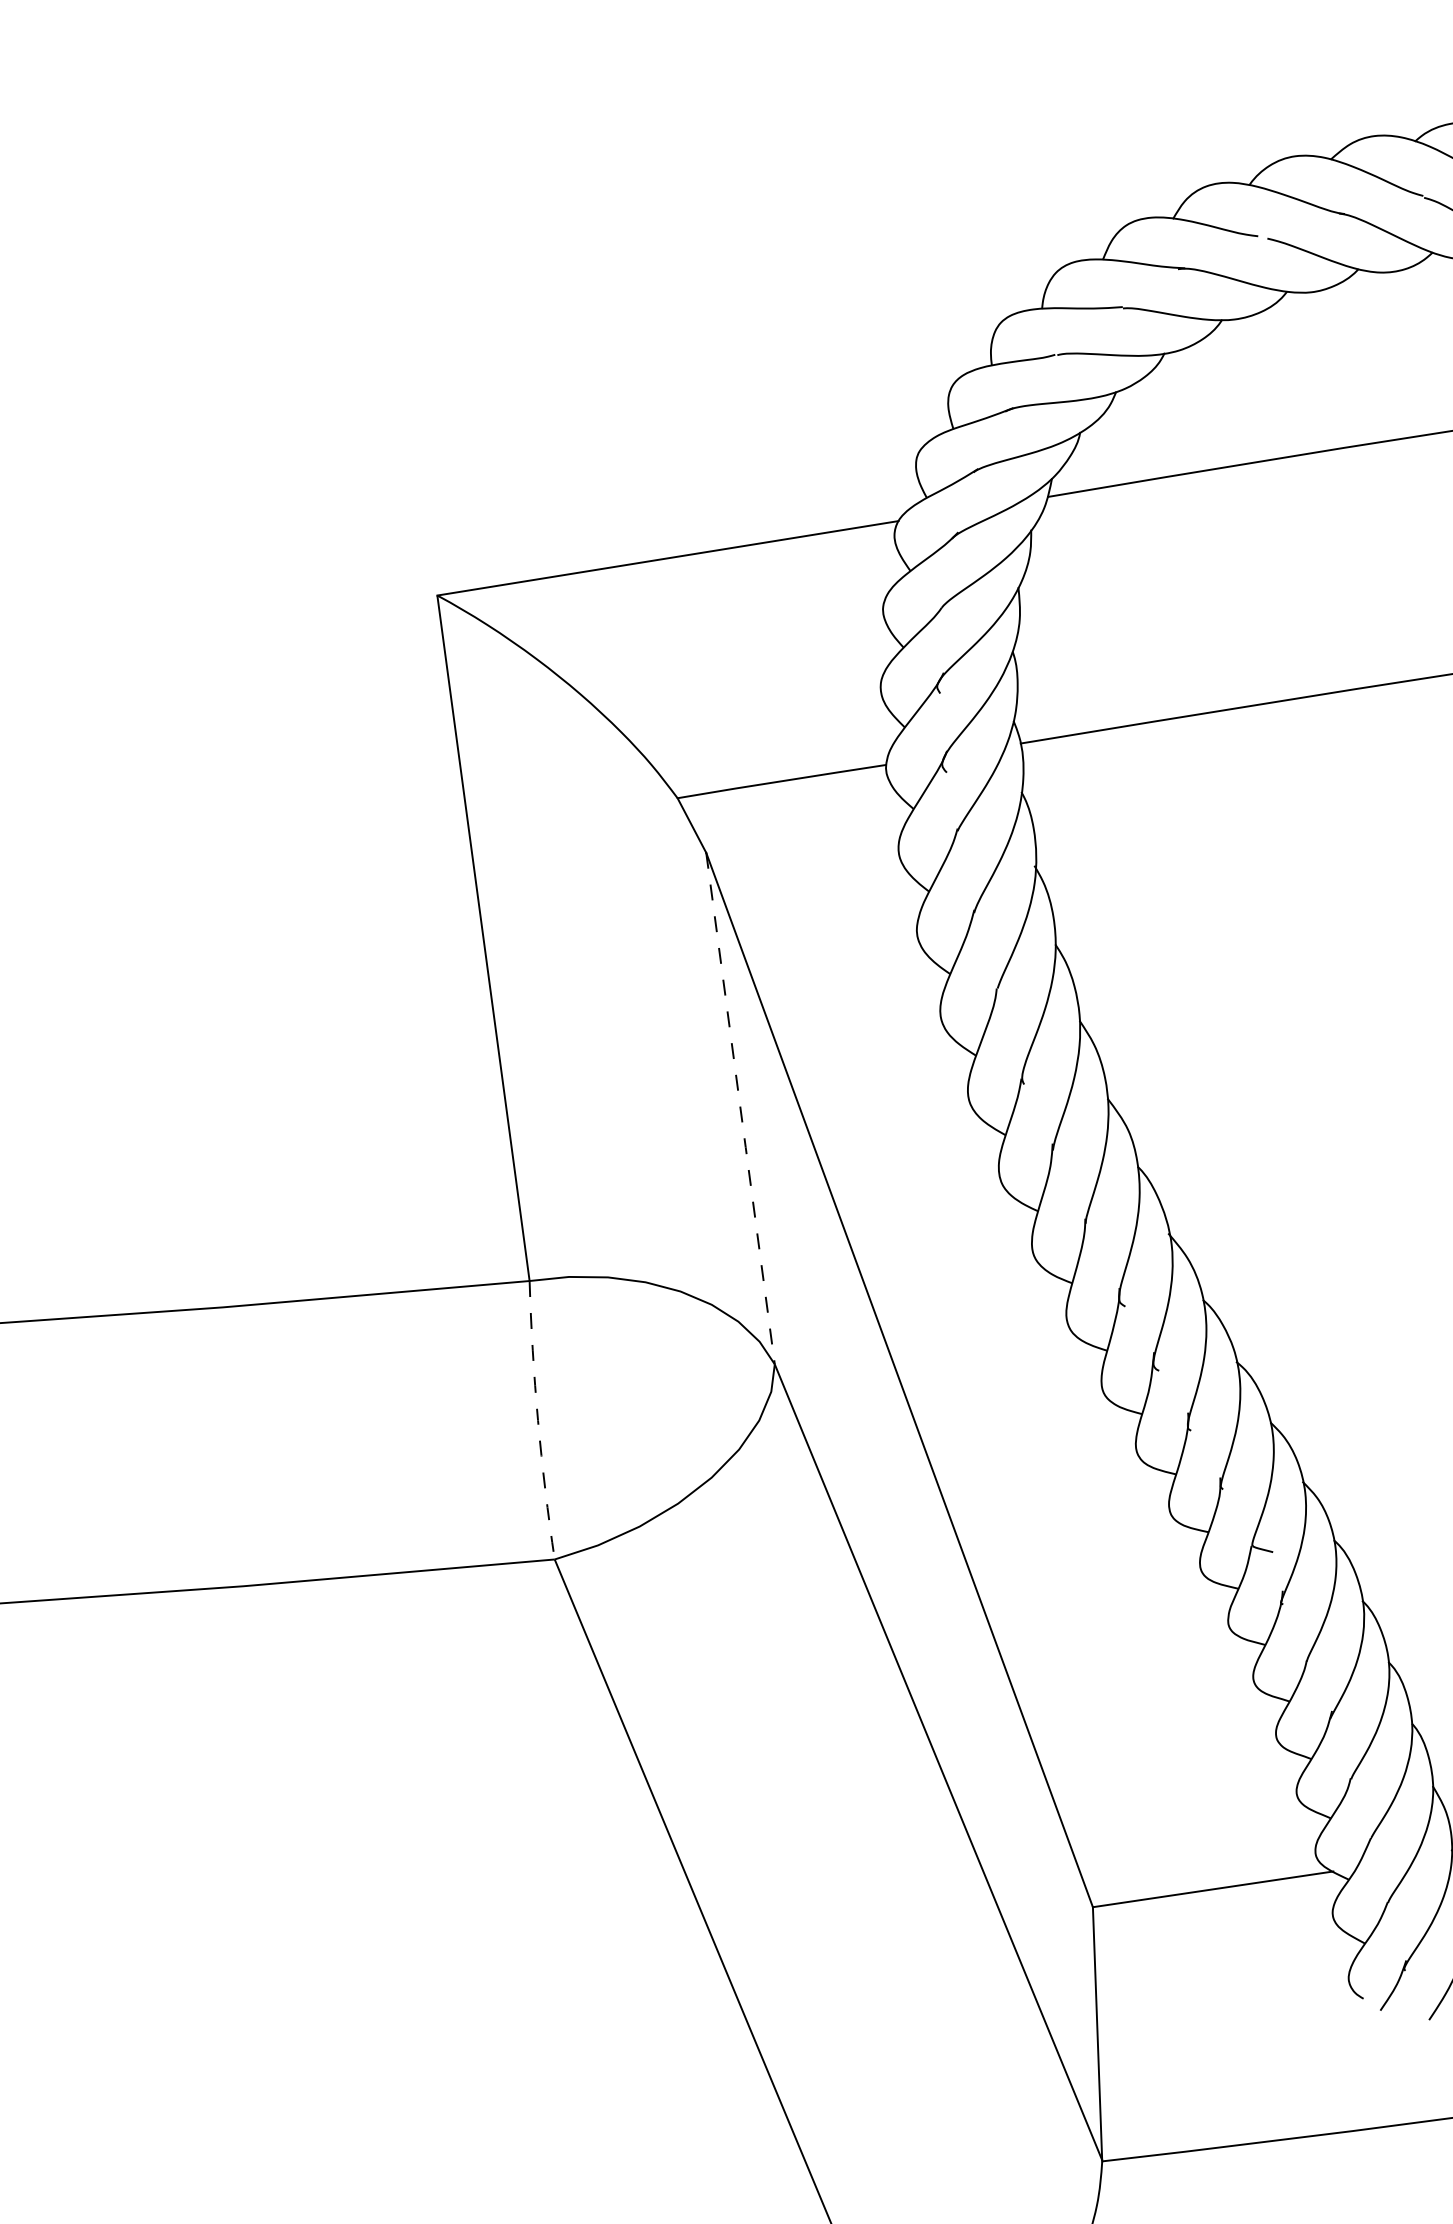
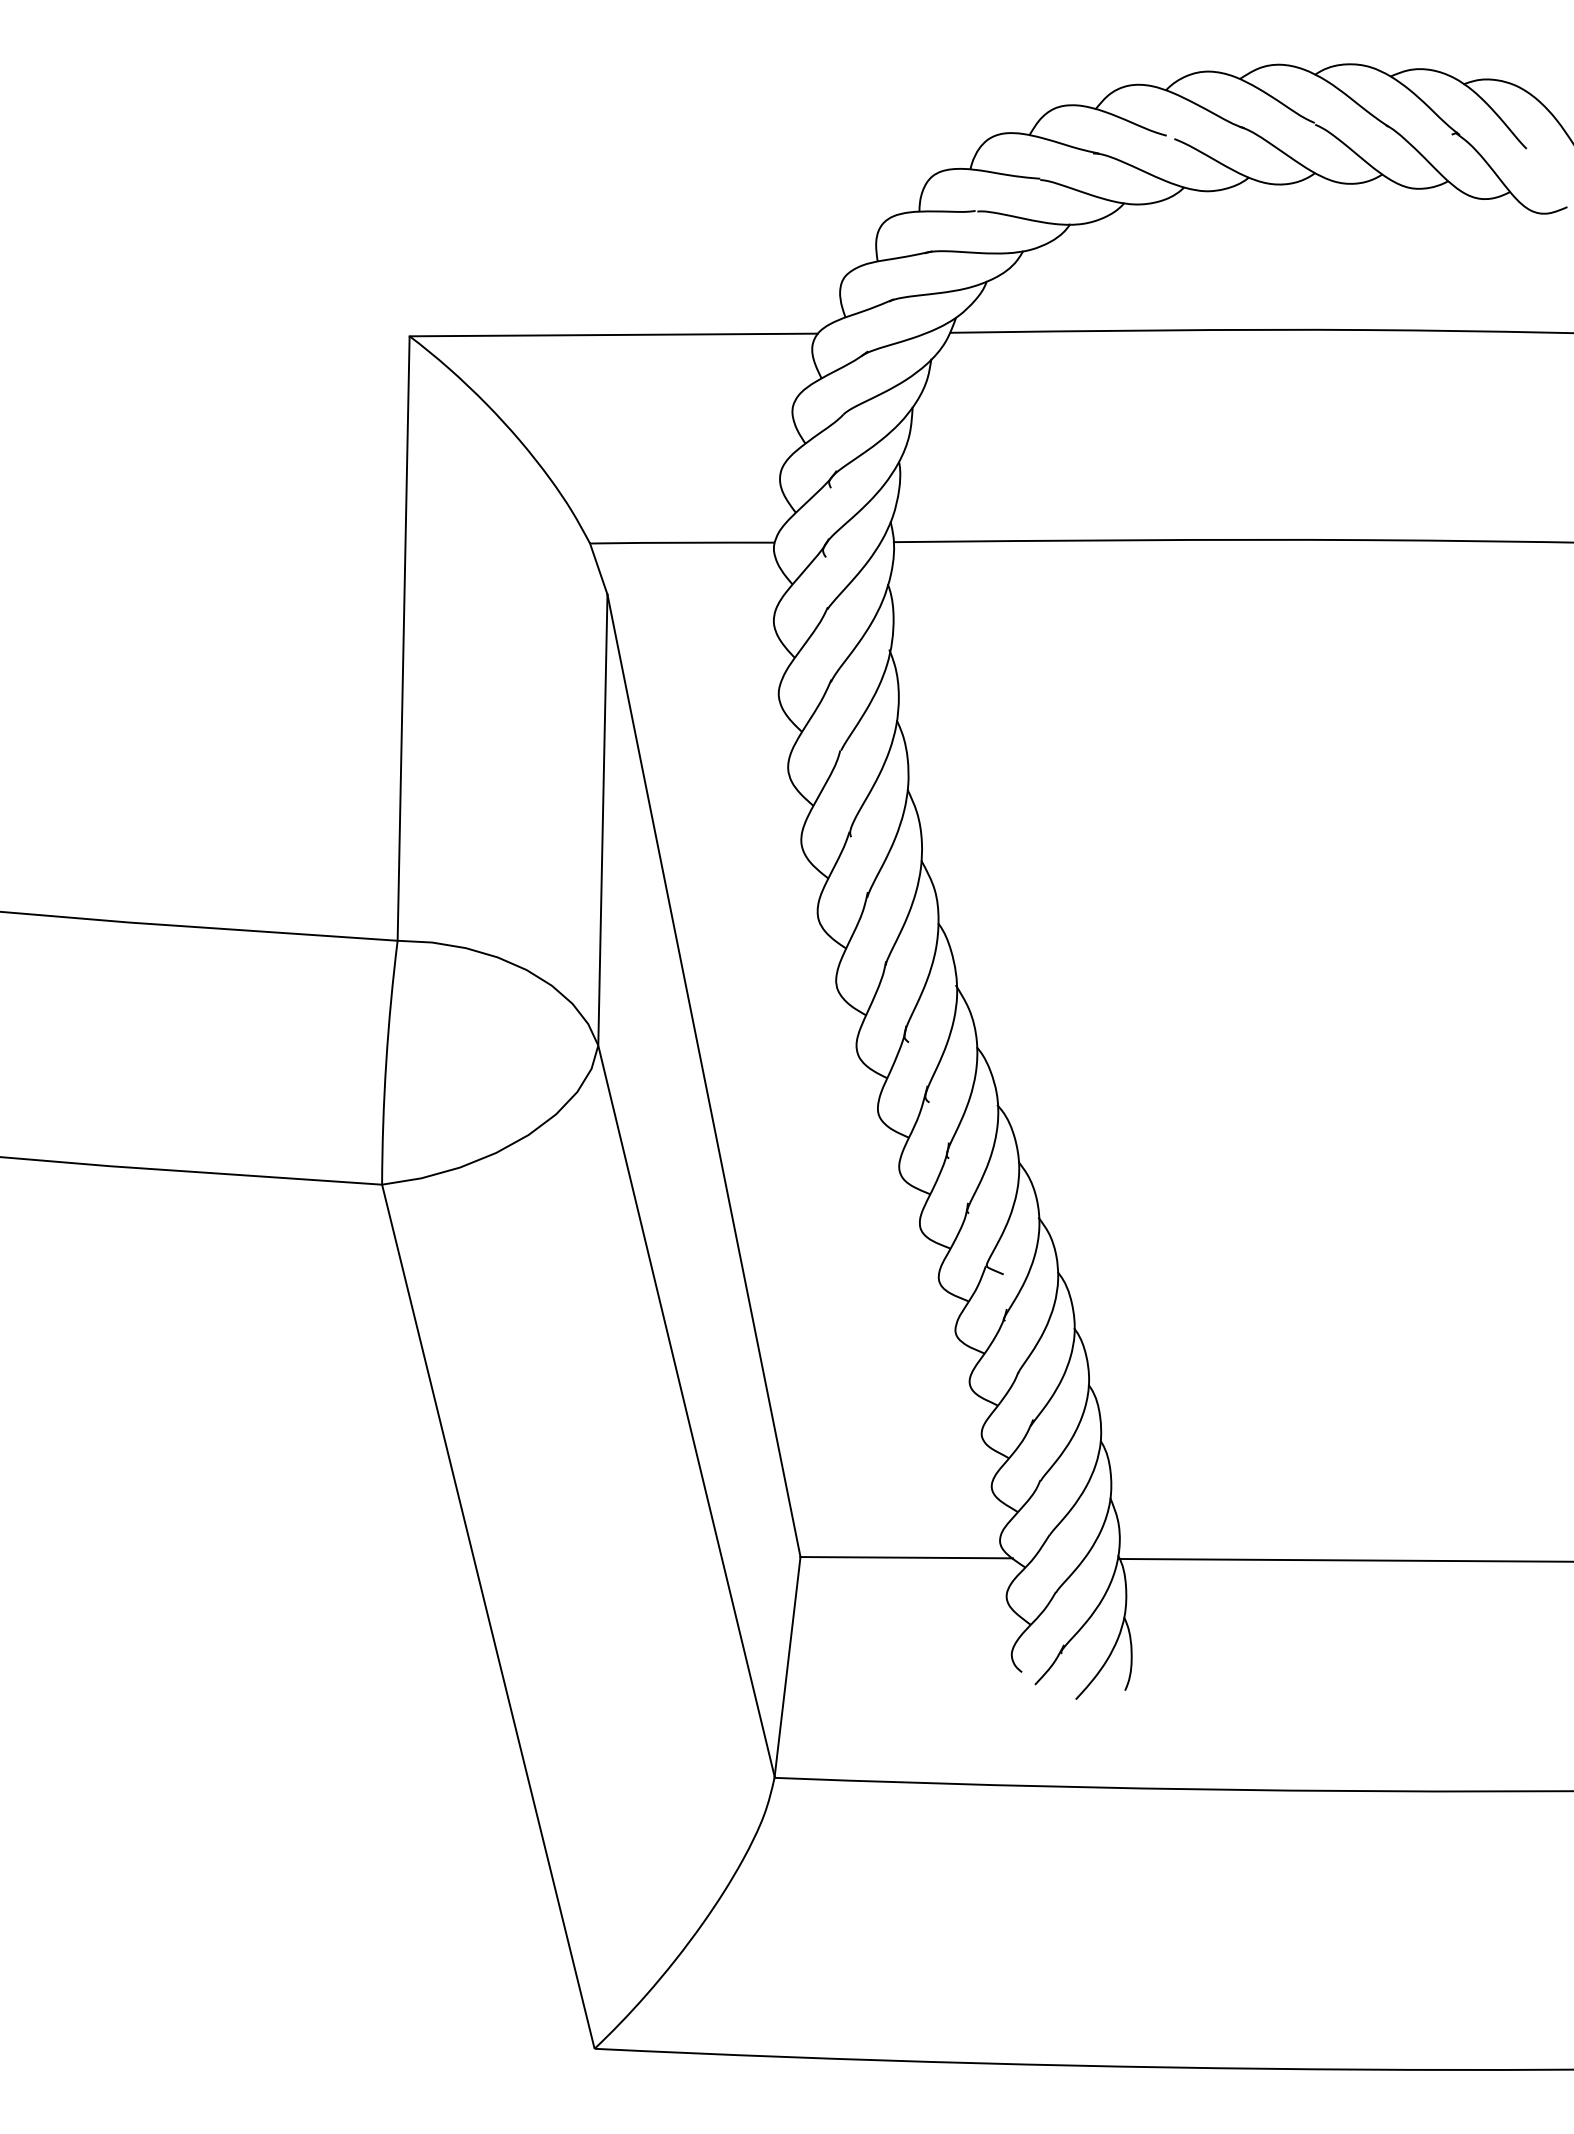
line: (740, 1110) -> (602, 821), dashed -> solid
arc: (538, 1420) -> (386, 1062), dashed -> solid

